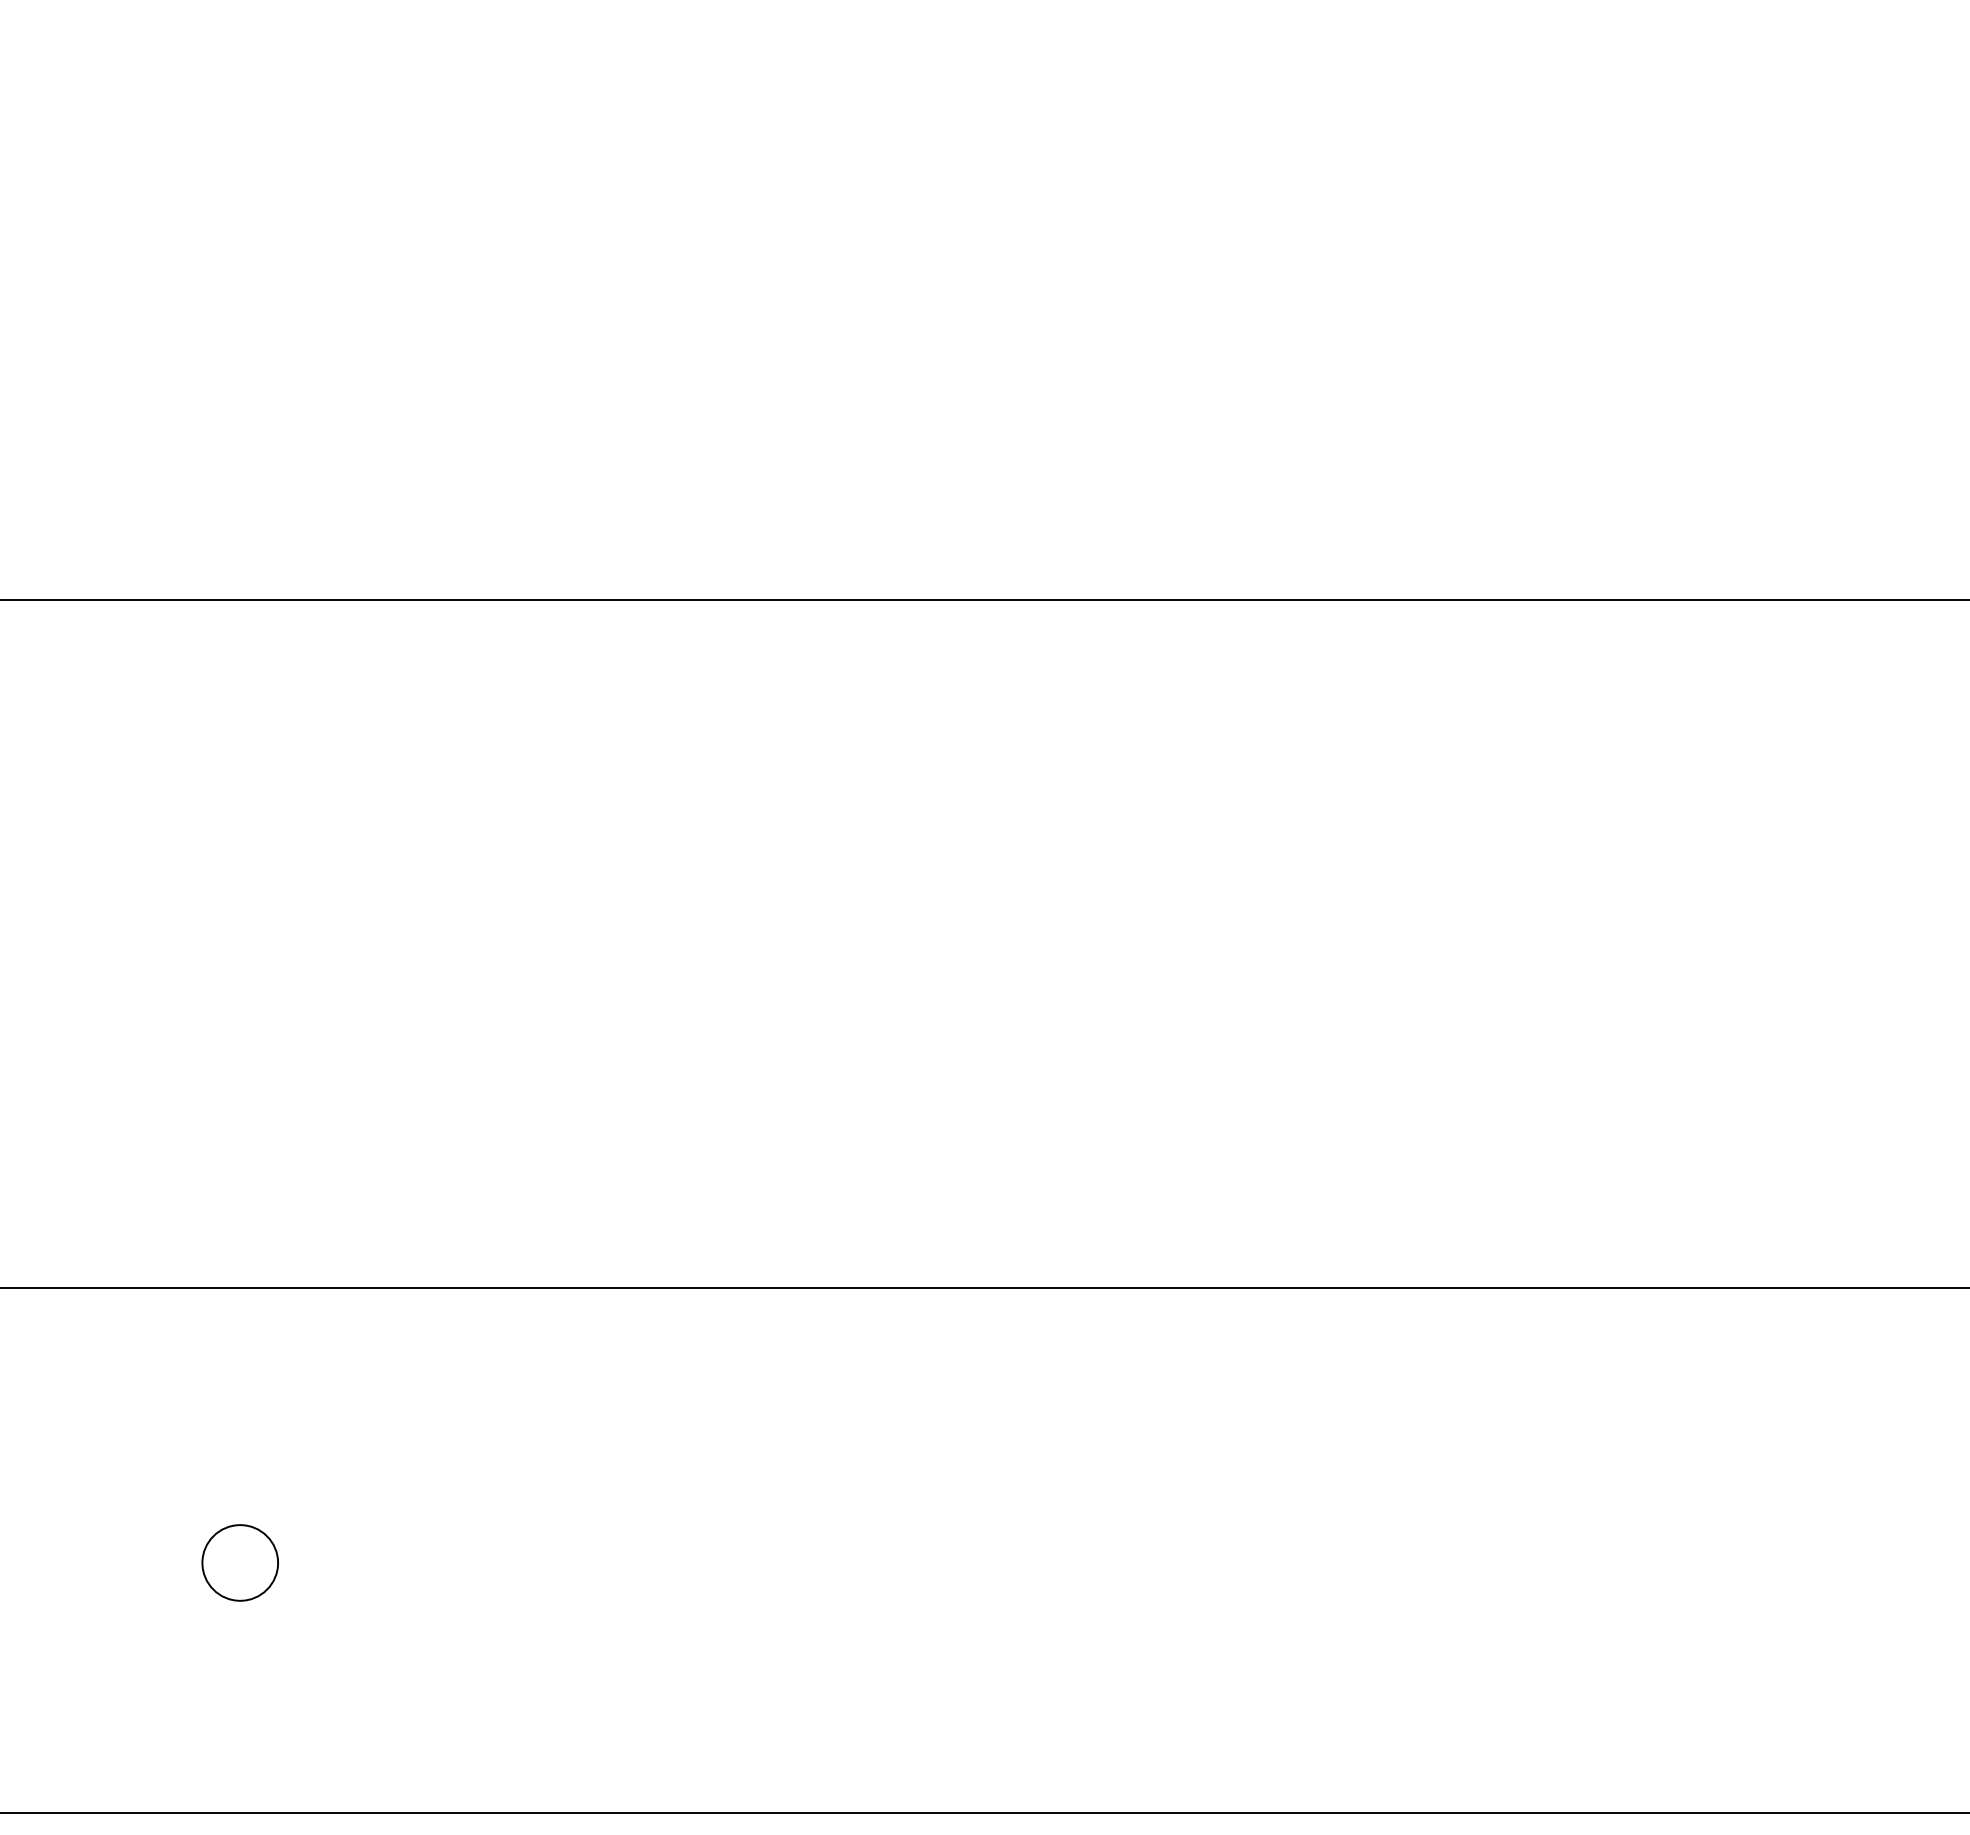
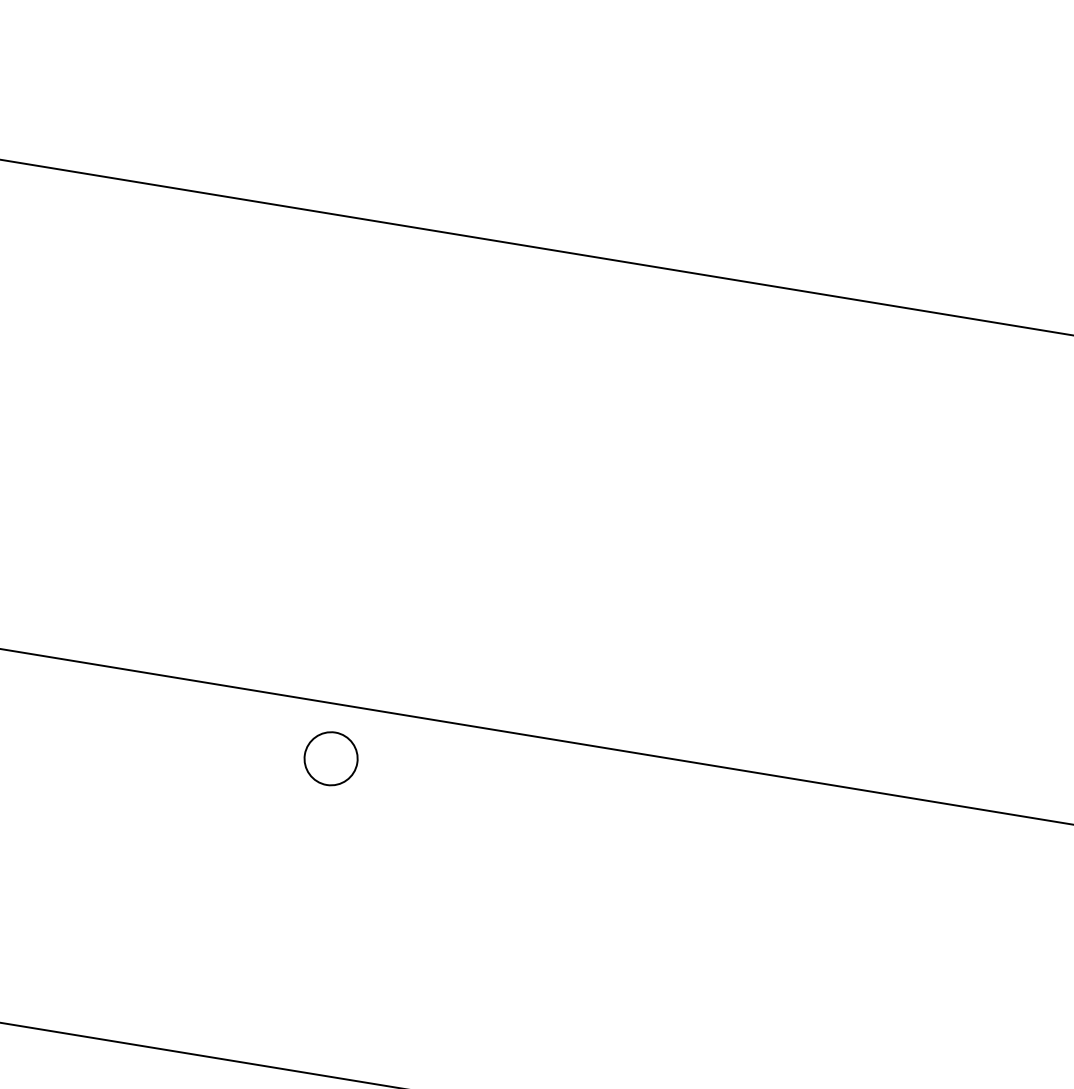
circle: (239, 1562) -> (330, 758), moved

